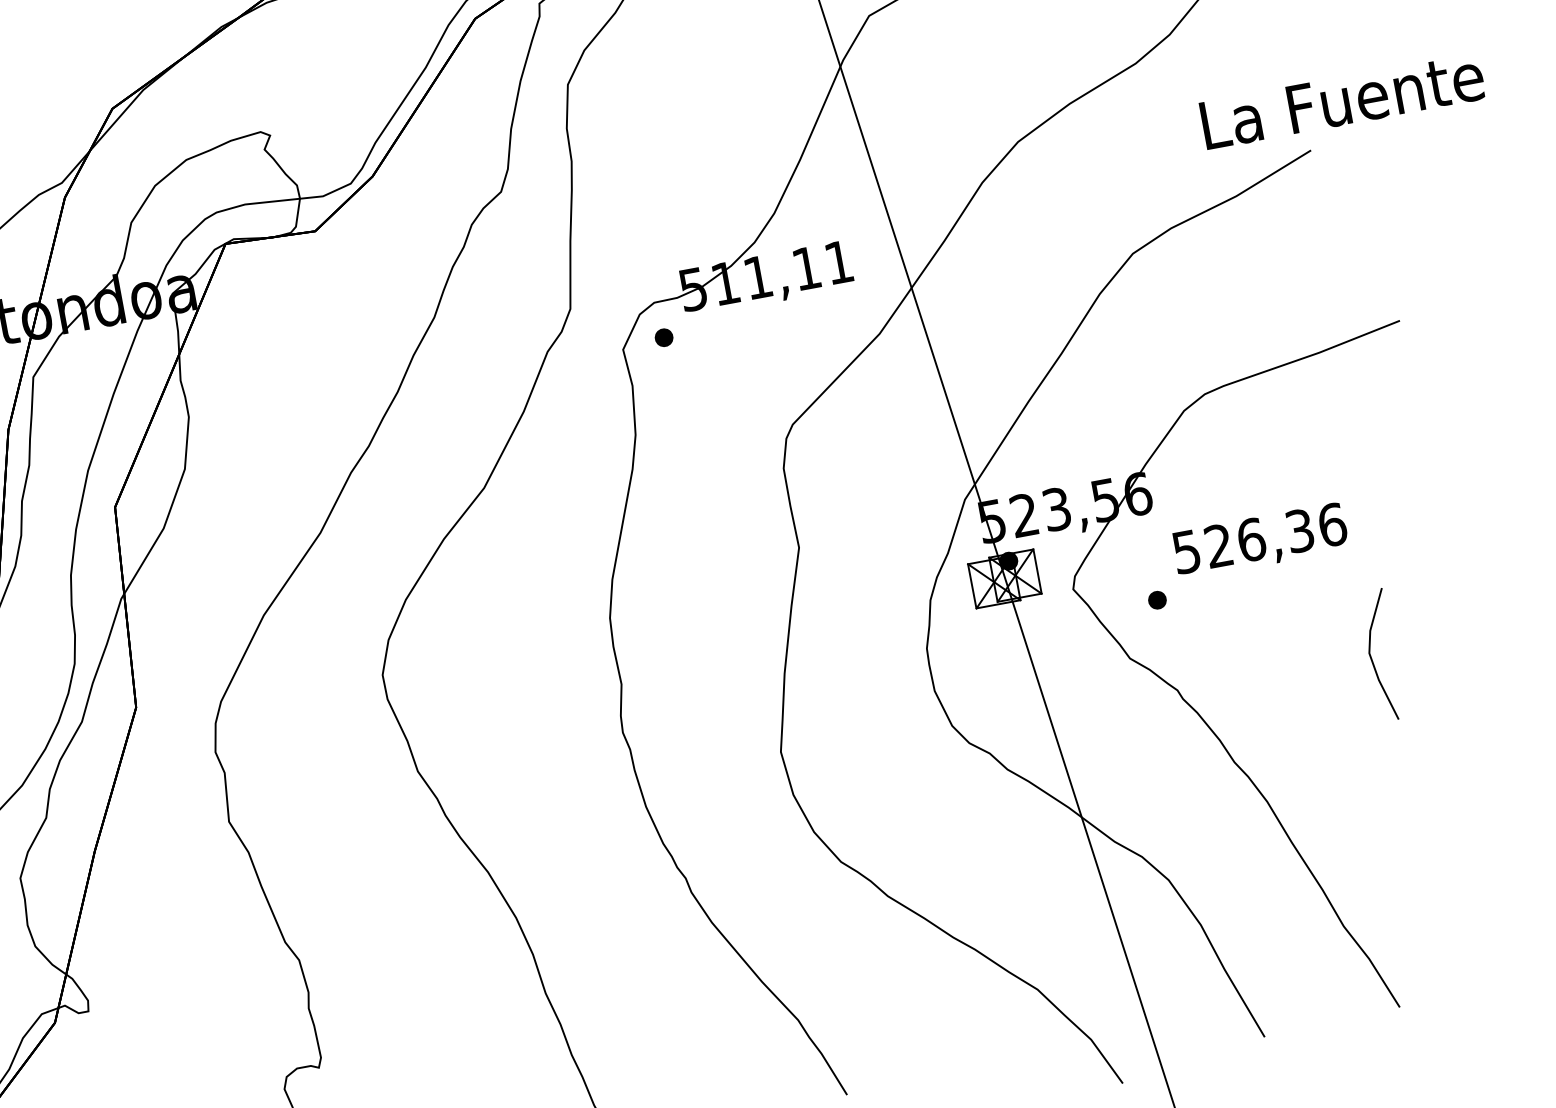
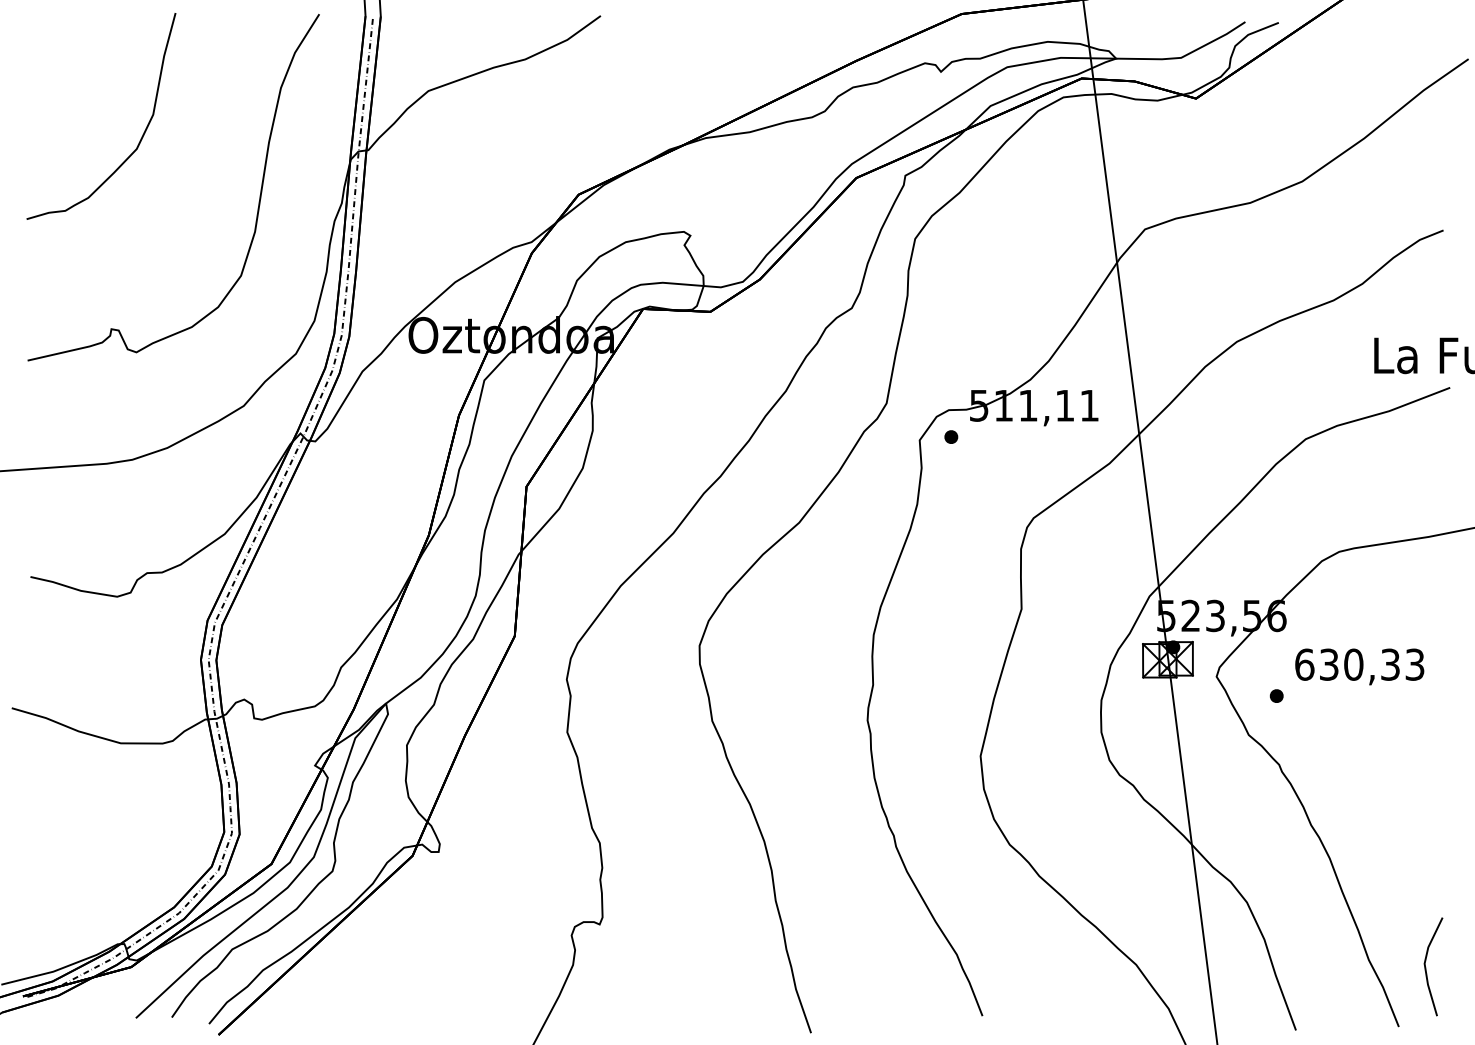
text: (1259, 538) -> (1359, 664), 526,36 -> 630,33
line: (1372, 657) -> (1426, 967), moved

